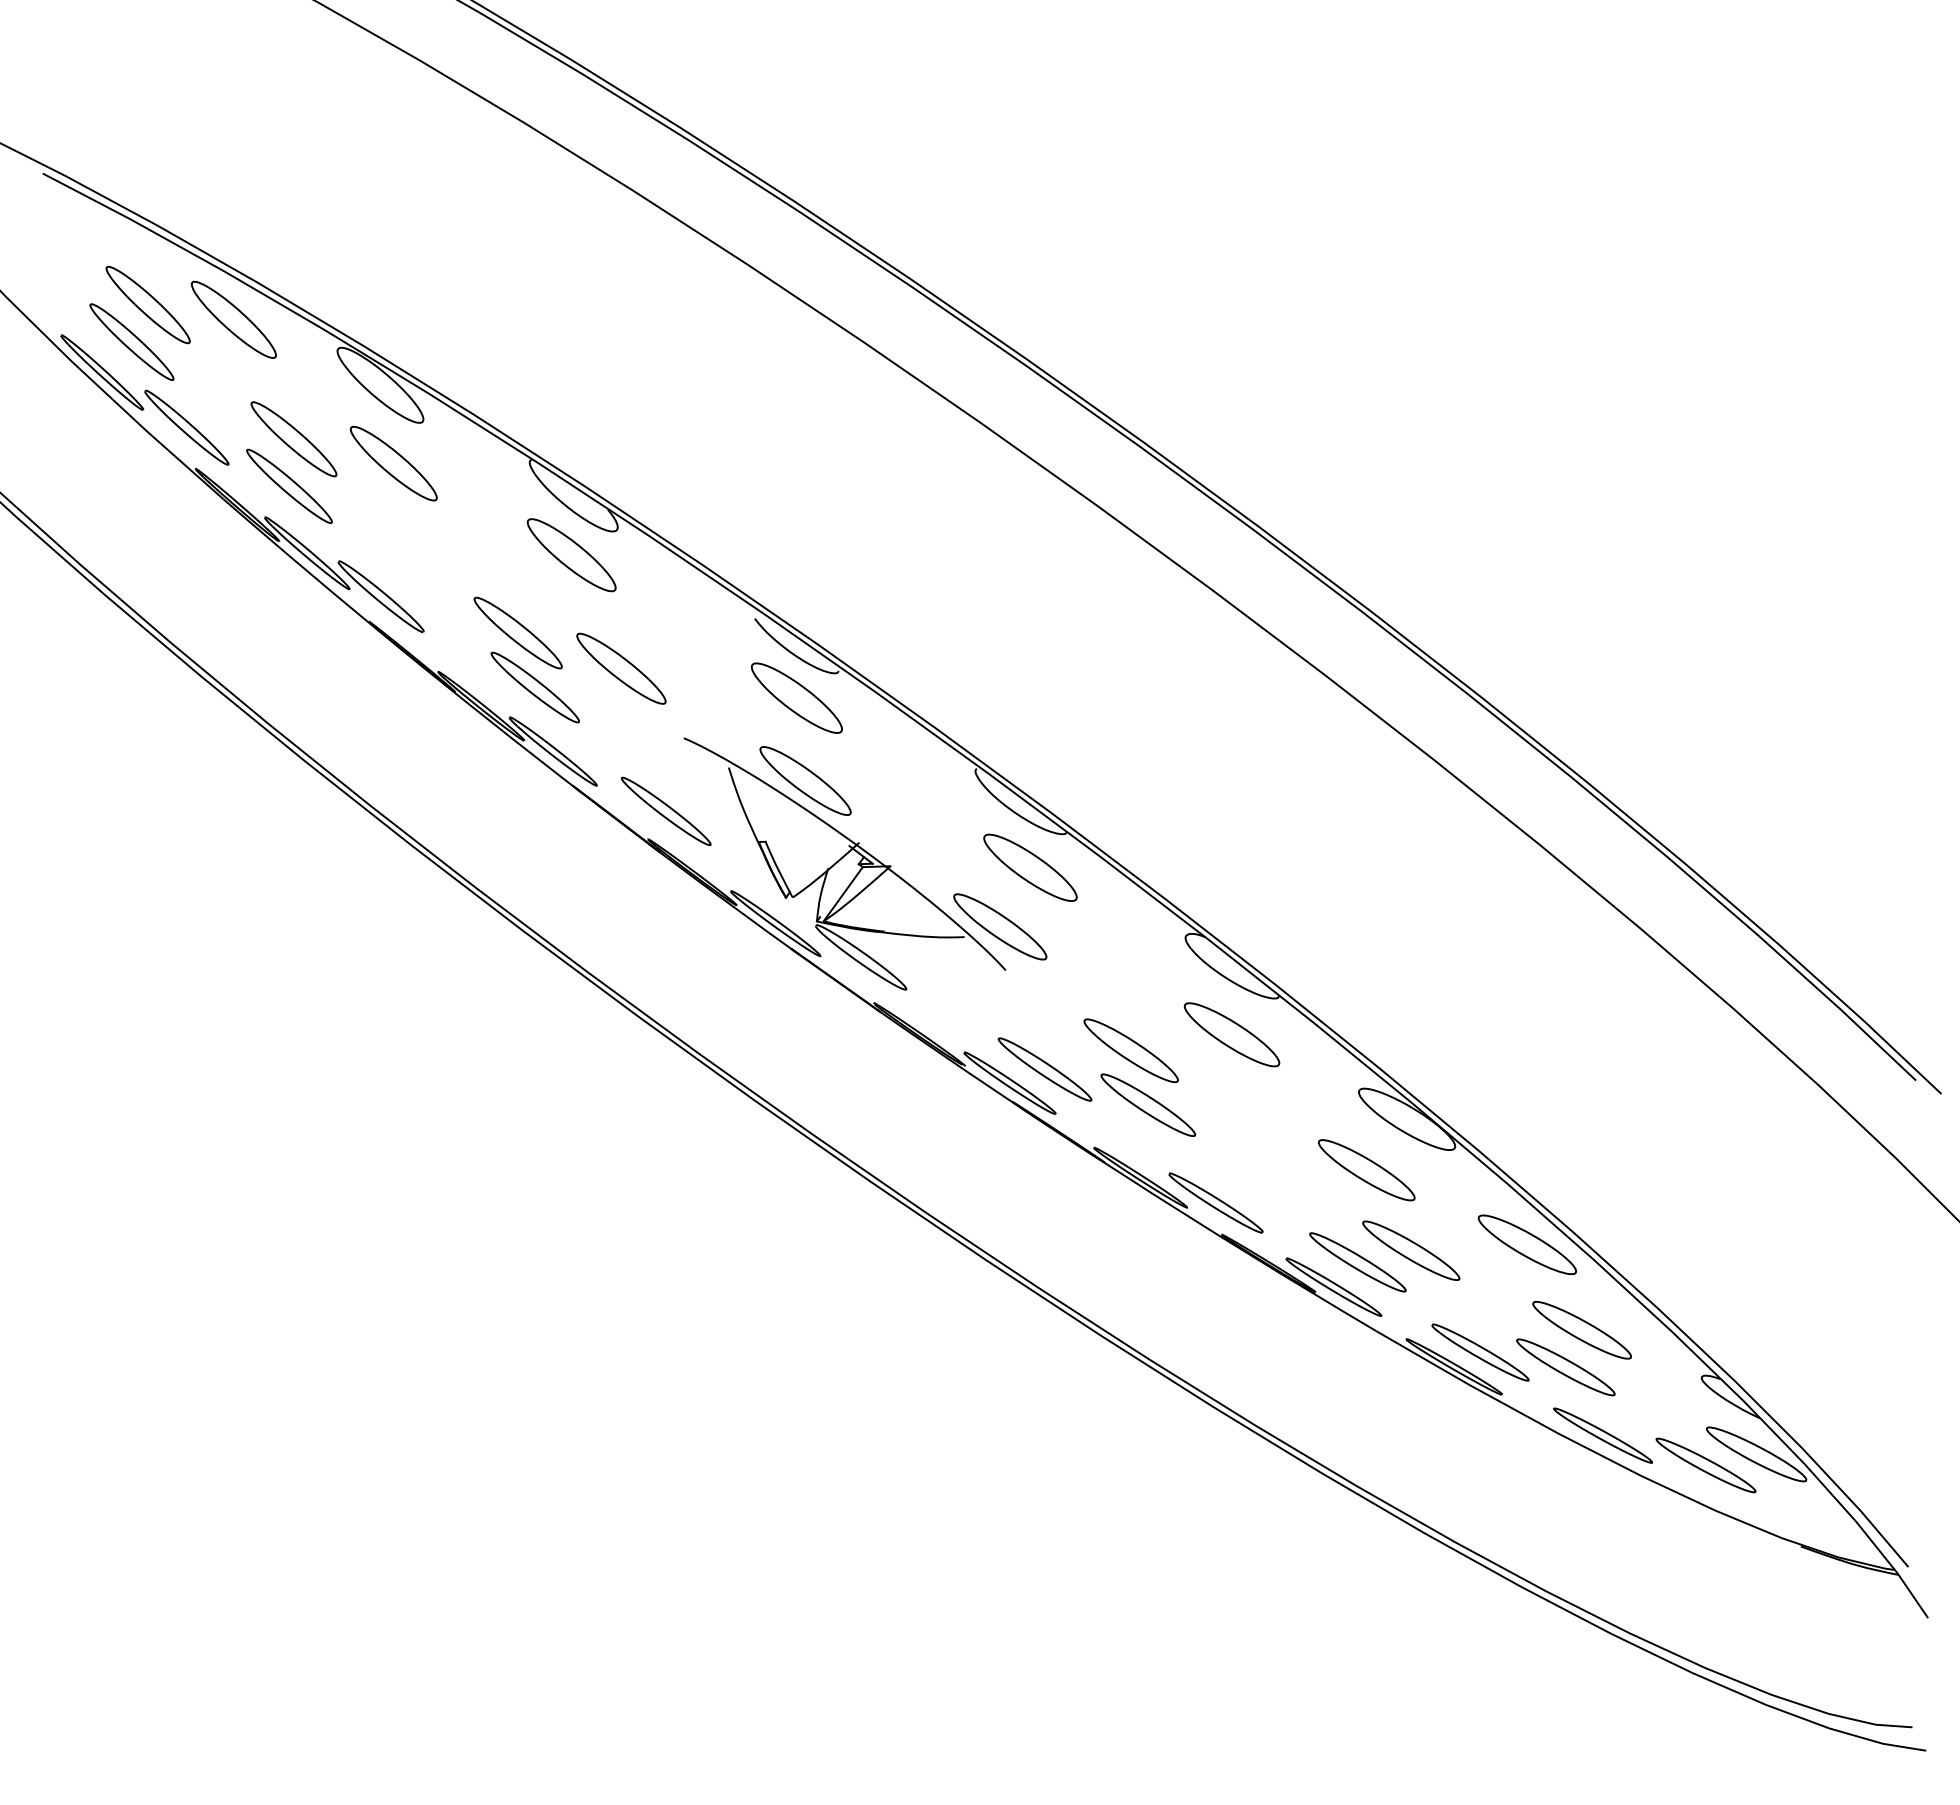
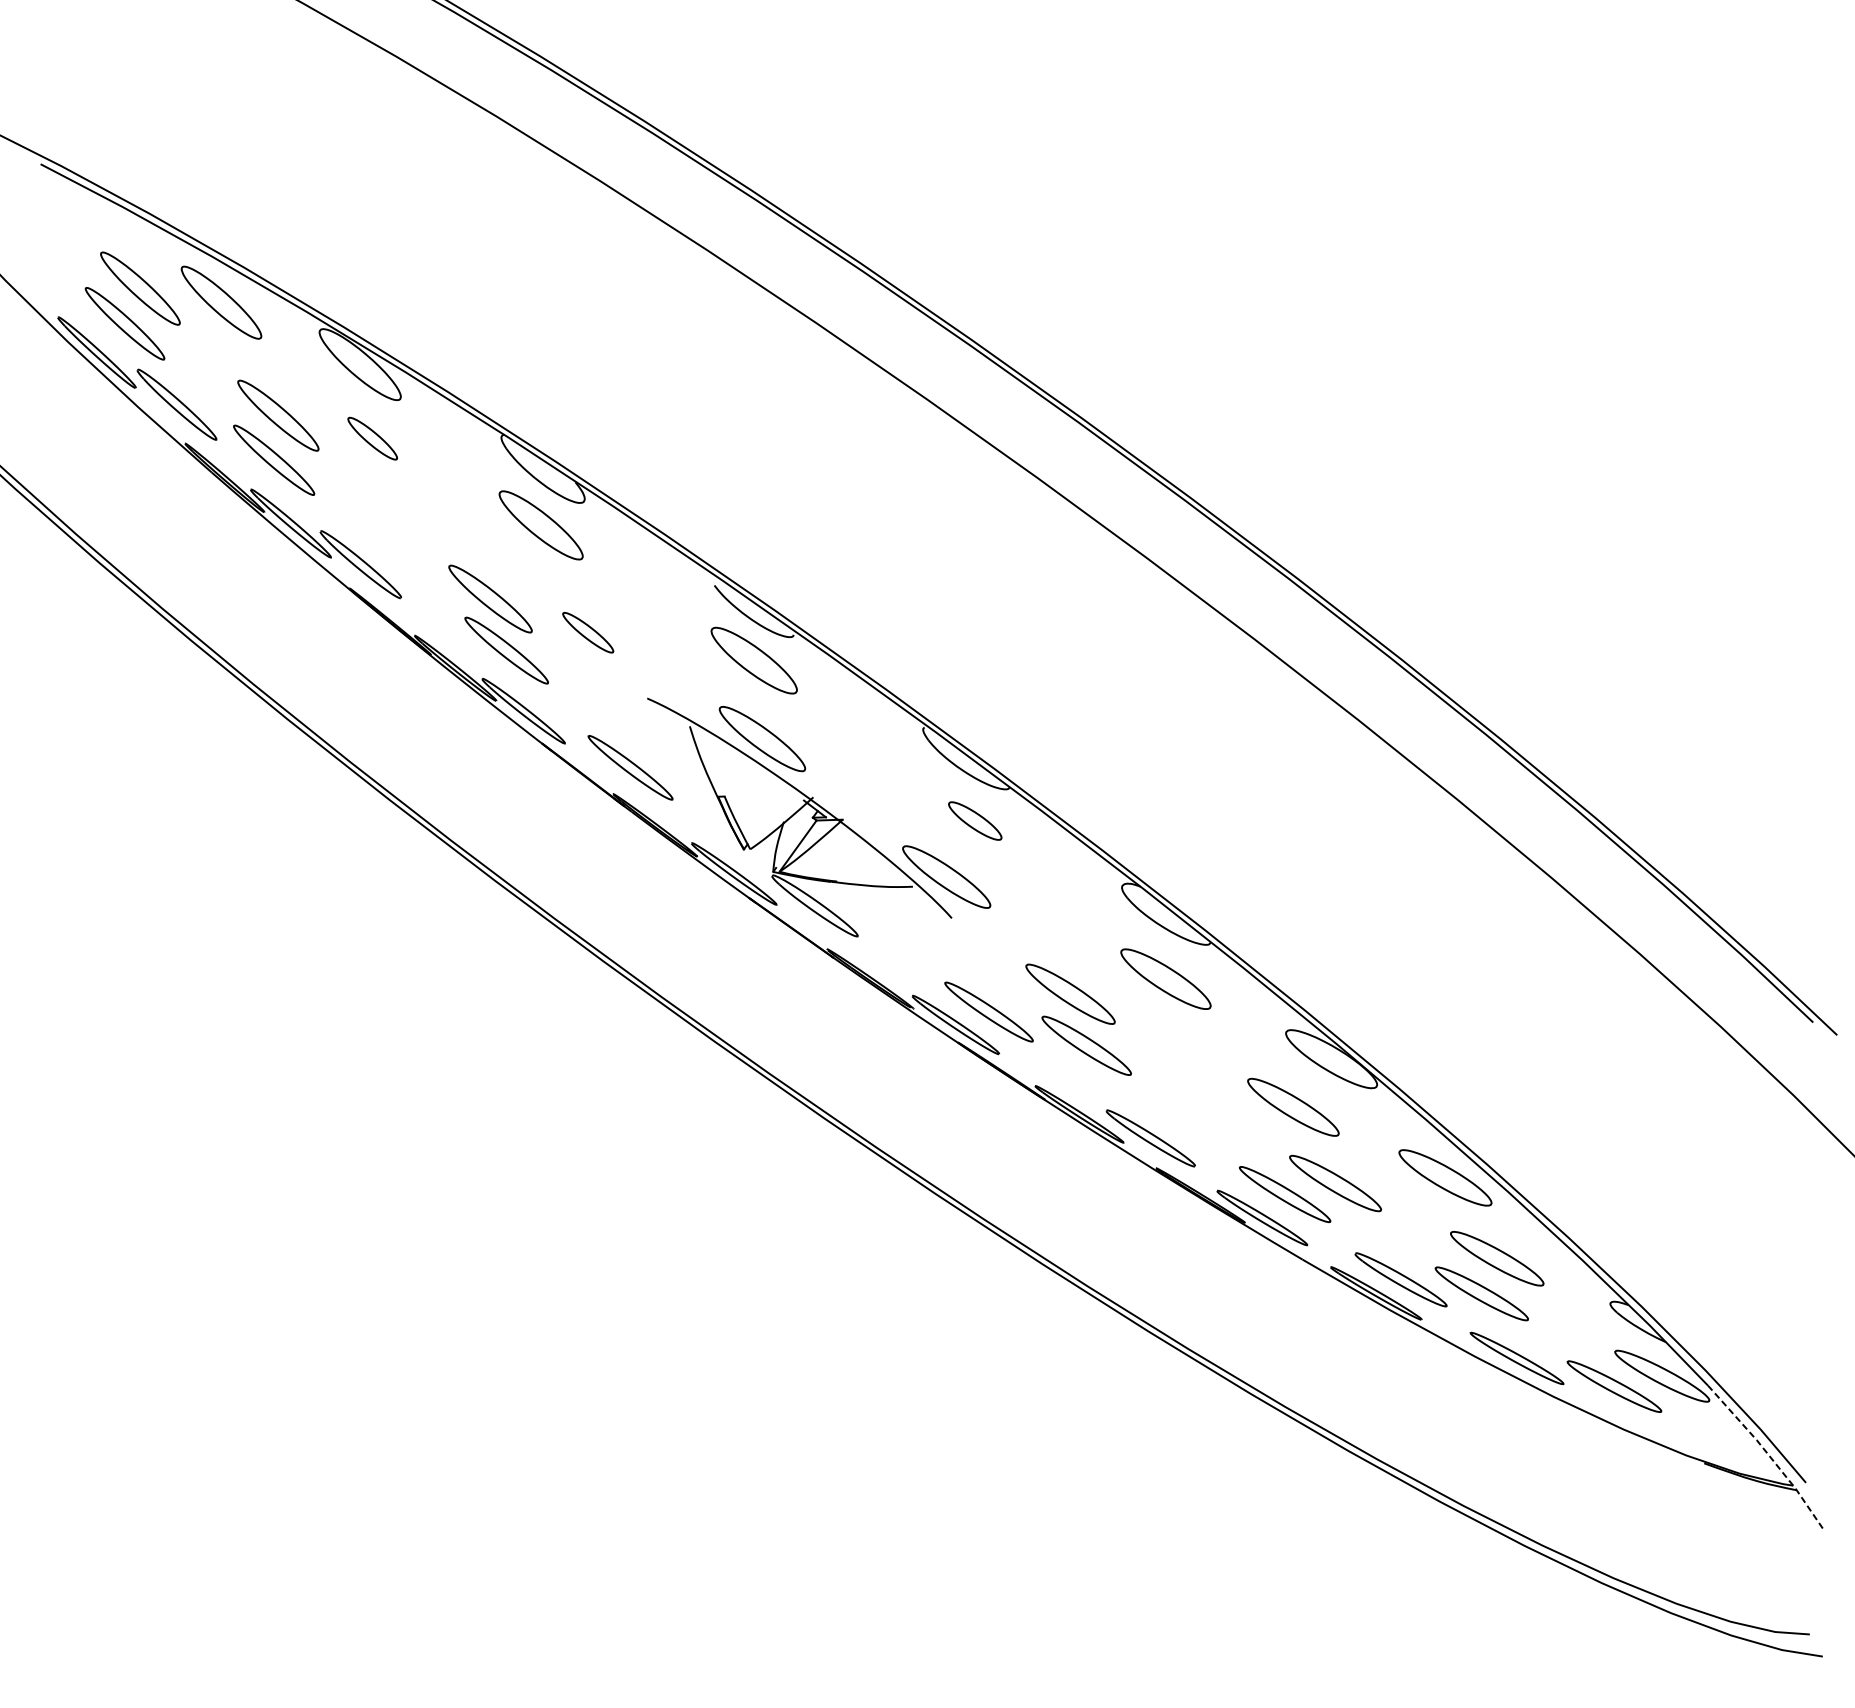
part: (393, 463) -> (372, 438), size x0.6
part: (621, 668) -> (588, 632), size x0.6
part: (1030, 867) -> (975, 820), size x0.6
line: (1870, 1539) -> (1770, 1456), solid -> dashed

